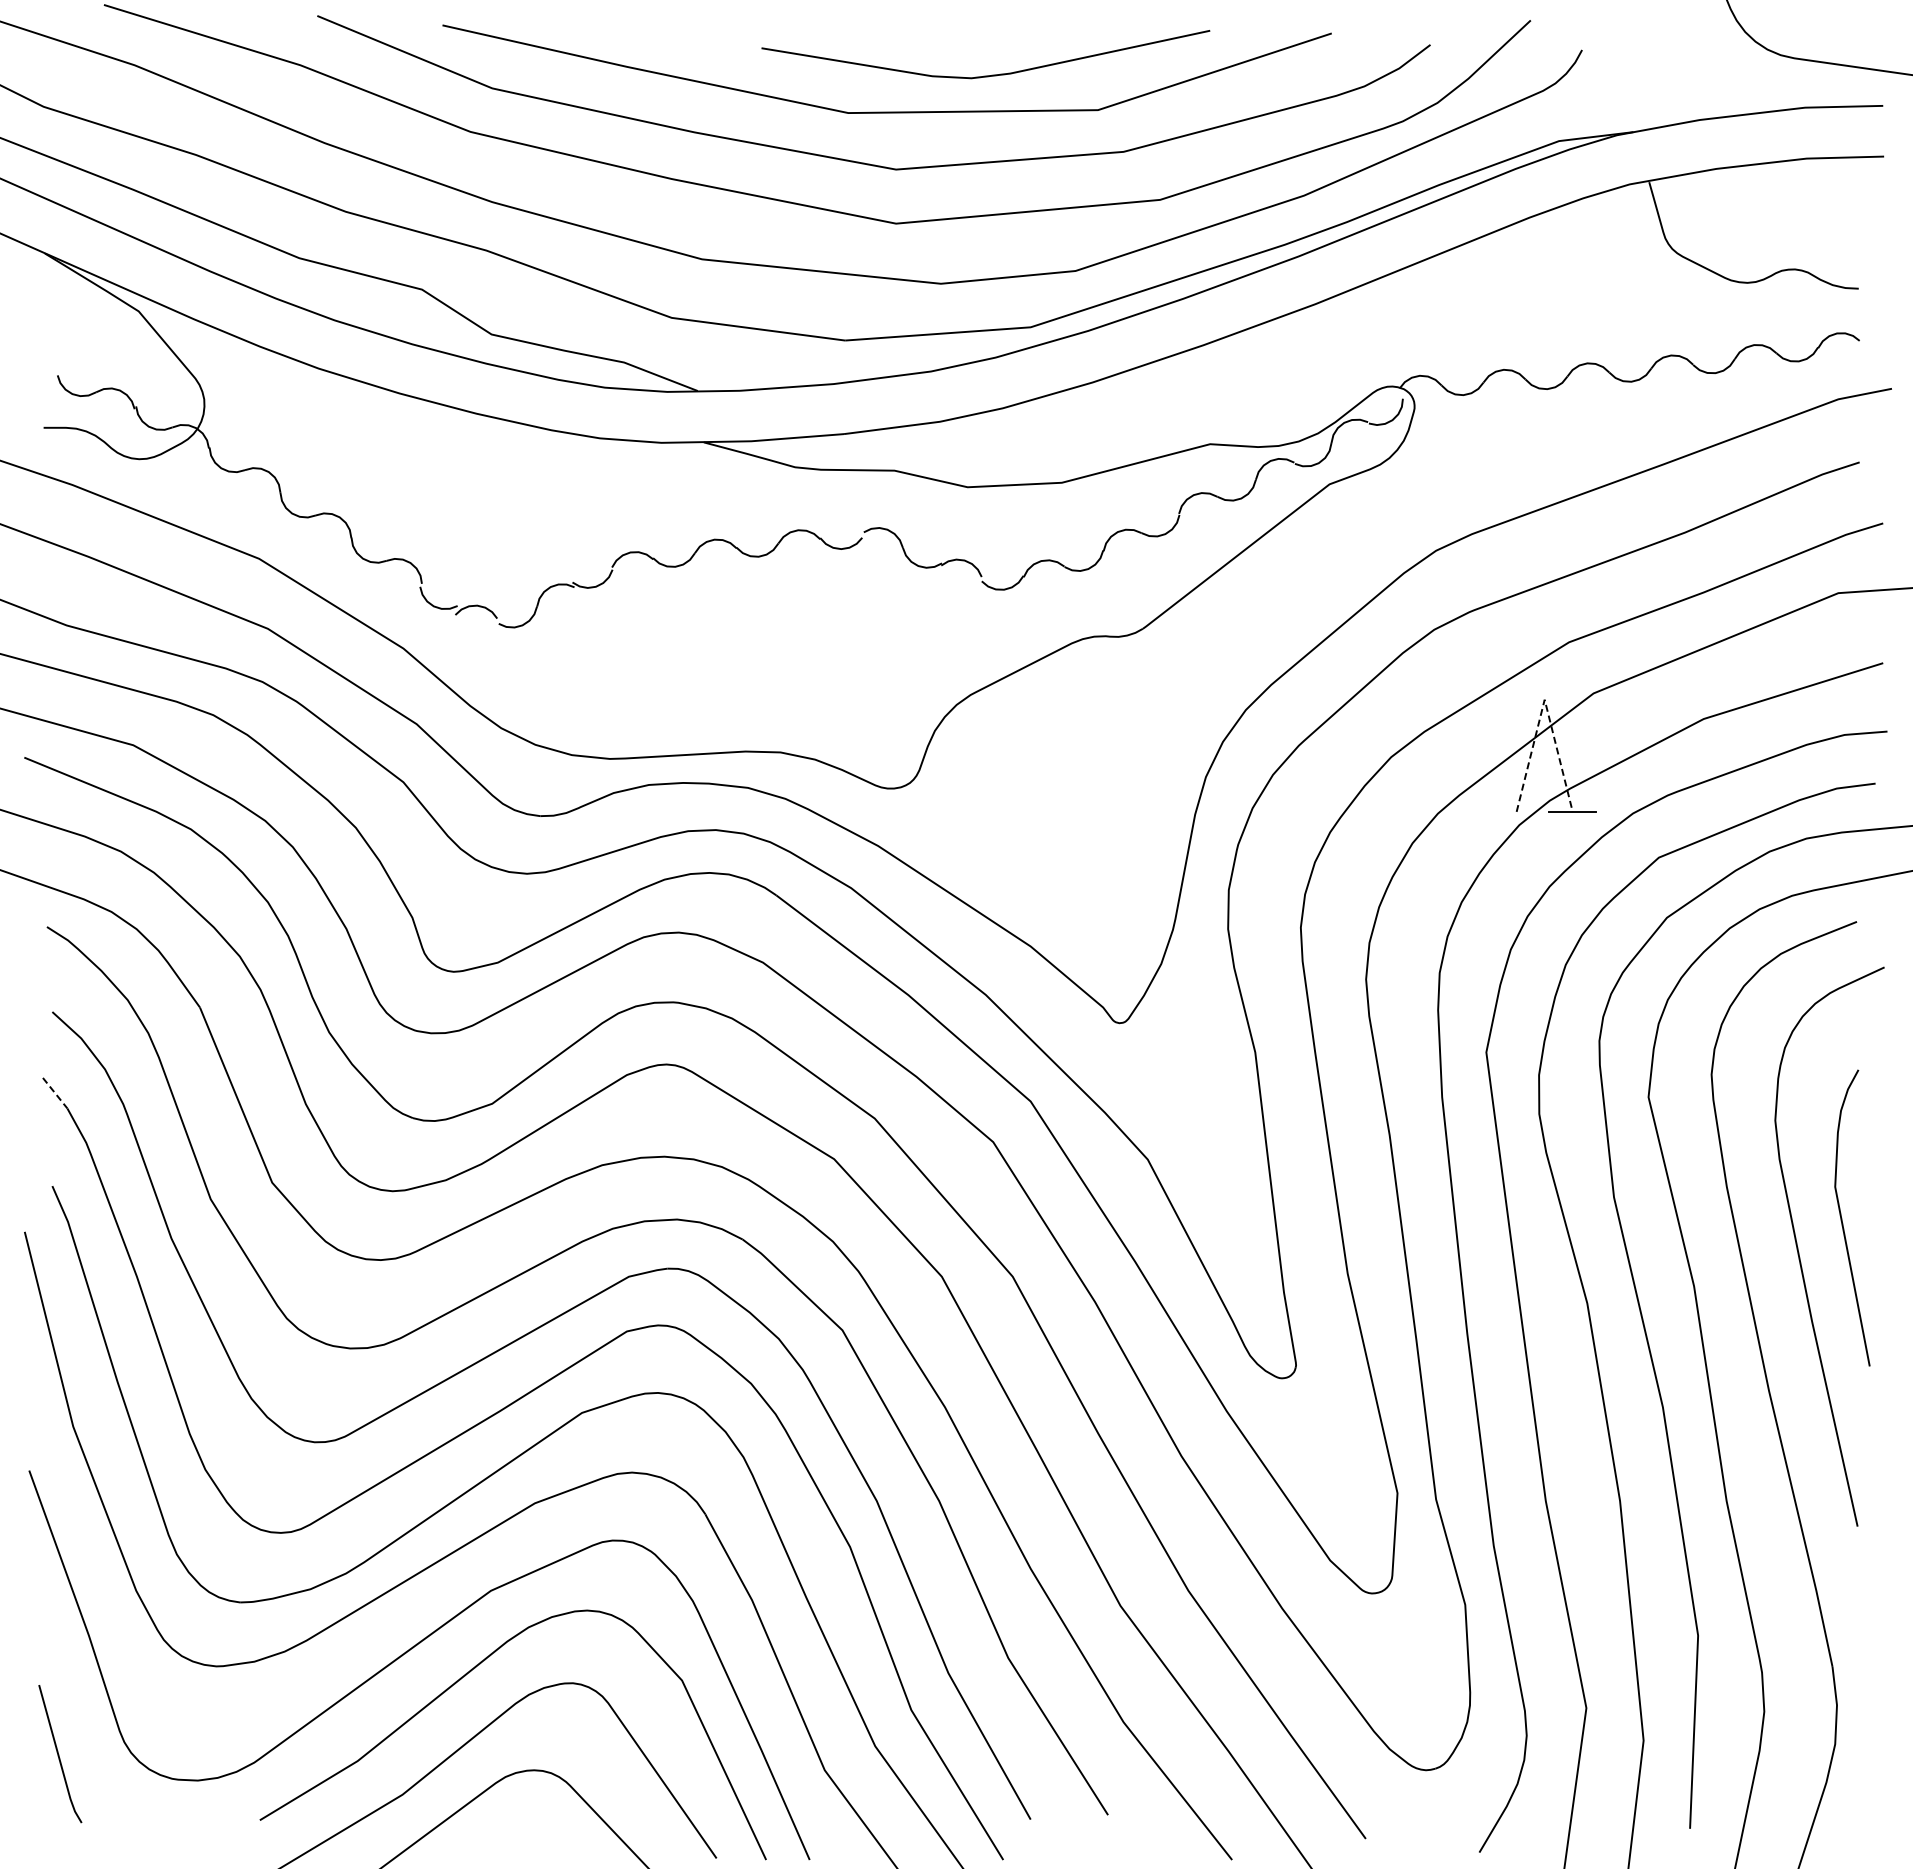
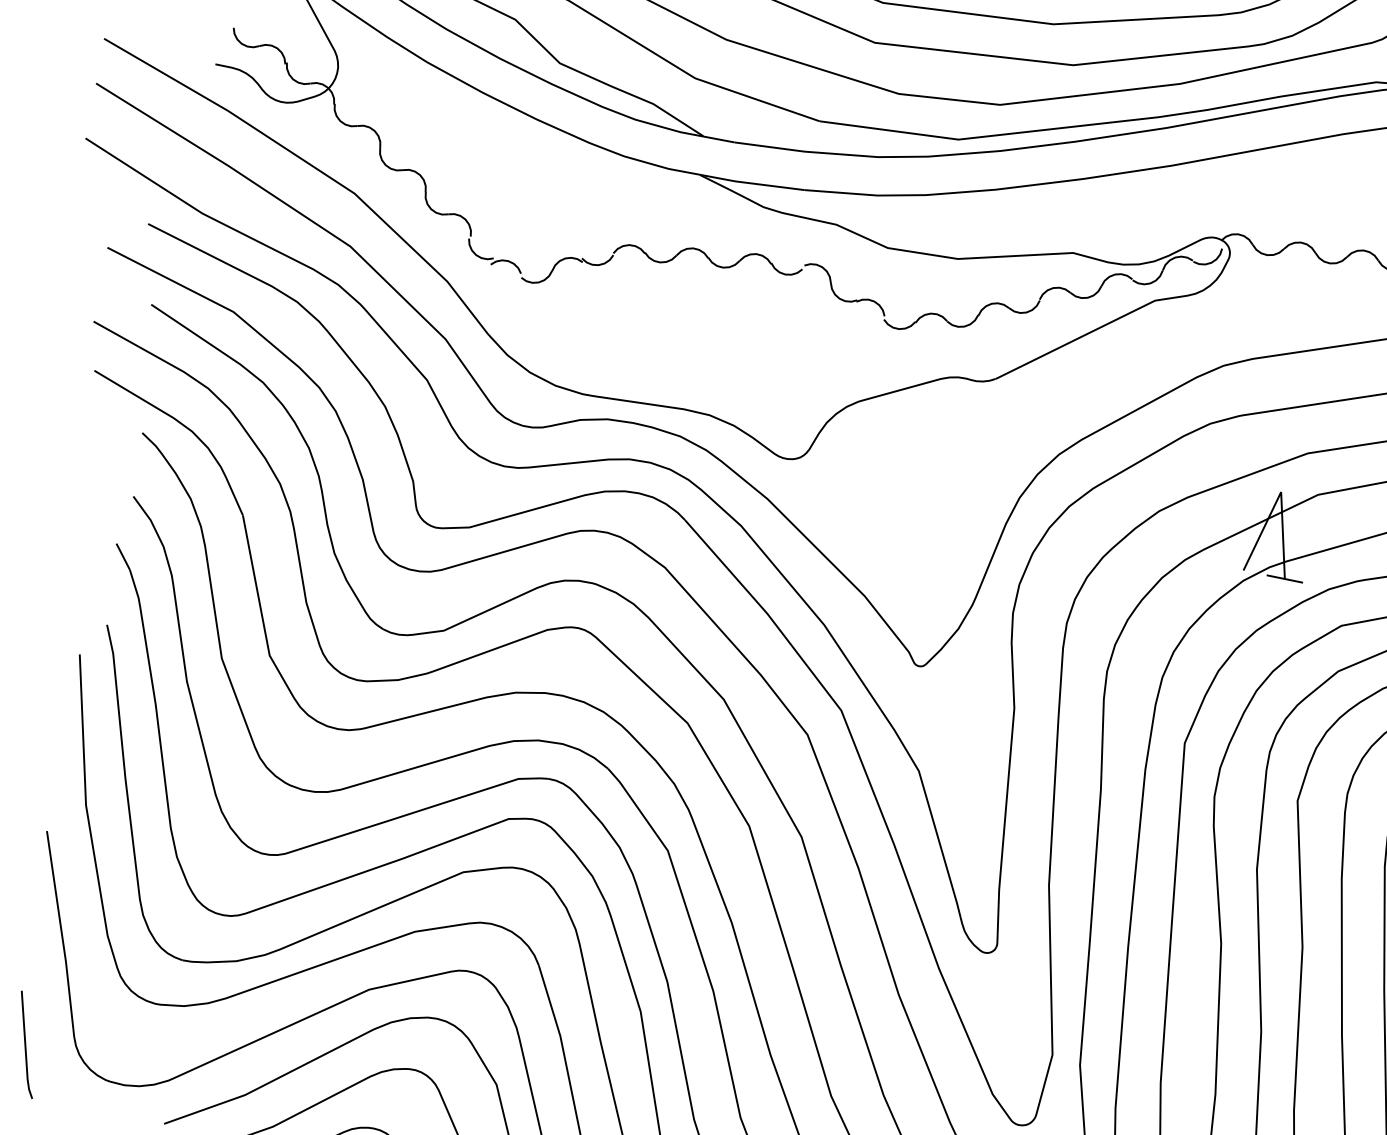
line: (1544, 699) -> (1281, 491), dashed -> solid
line: (55, 1093) -> (123, 557), dashed -> solid

